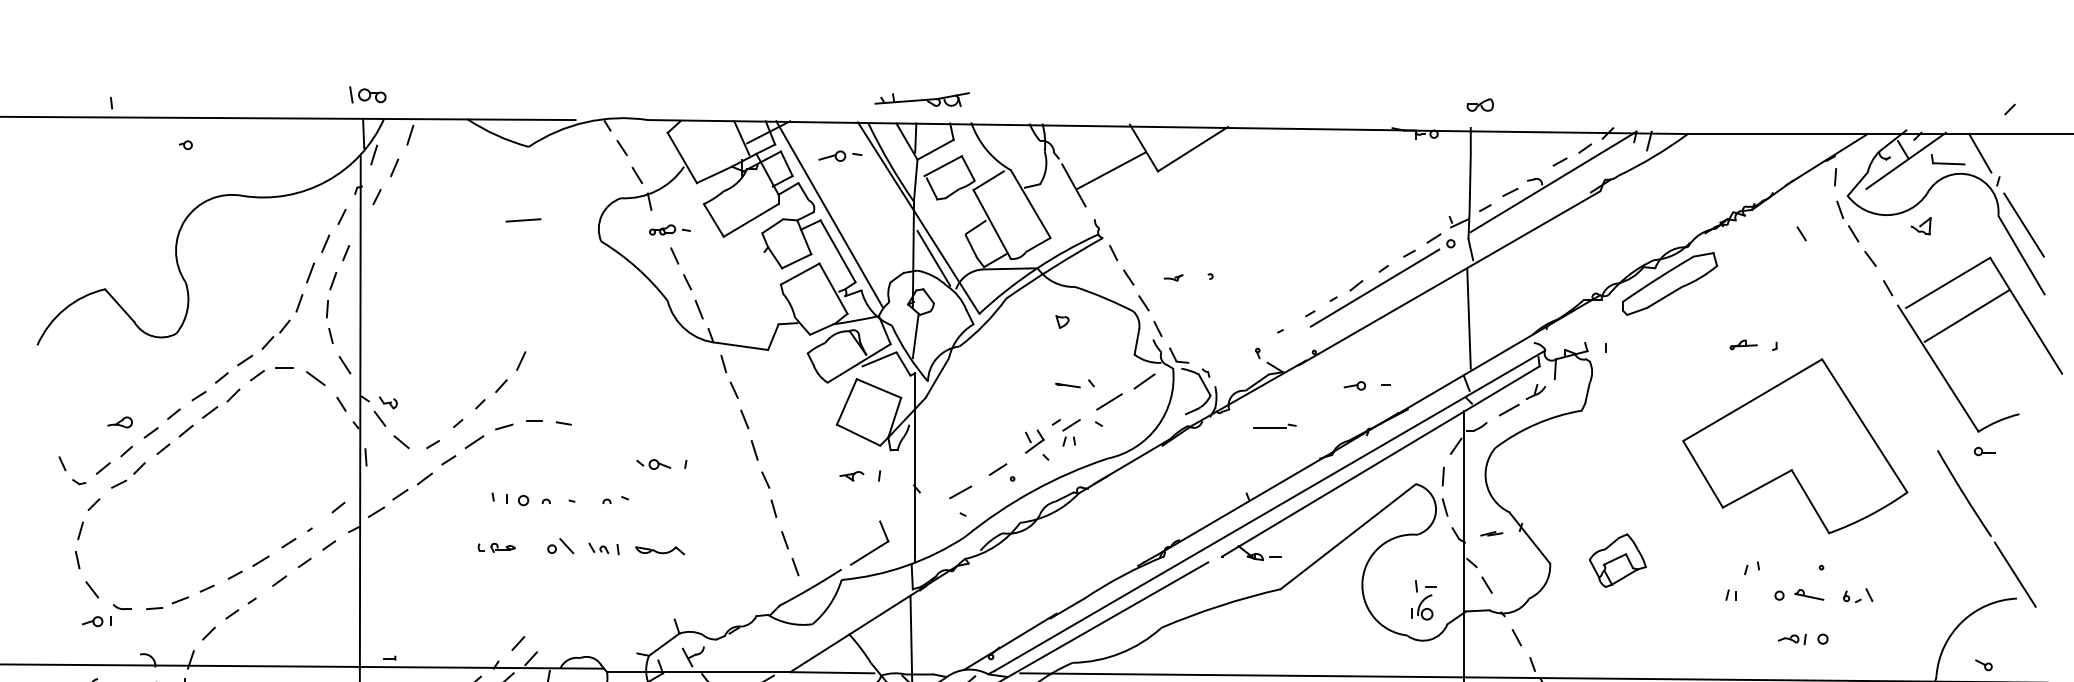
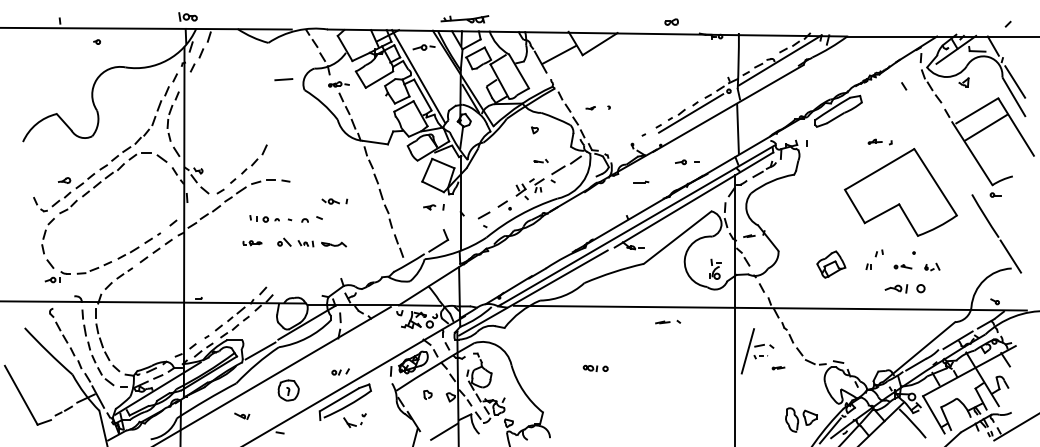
part: (1480, 103) -> (671, 21), moved
line: (522, 220) -> (283, 79), moved
part: (1073, 382) -> (540, 160), size x0.7
part: (1273, 424) -> (640, 181), size x0.7
part: (615, 498) -> (311, 218), size x1.6
part: (1618, 560) -> (831, 264), moved
part: (1798, 594) -> (902, 266), size x0.7
part: (1802, 638) -> (904, 288), size x1.6

